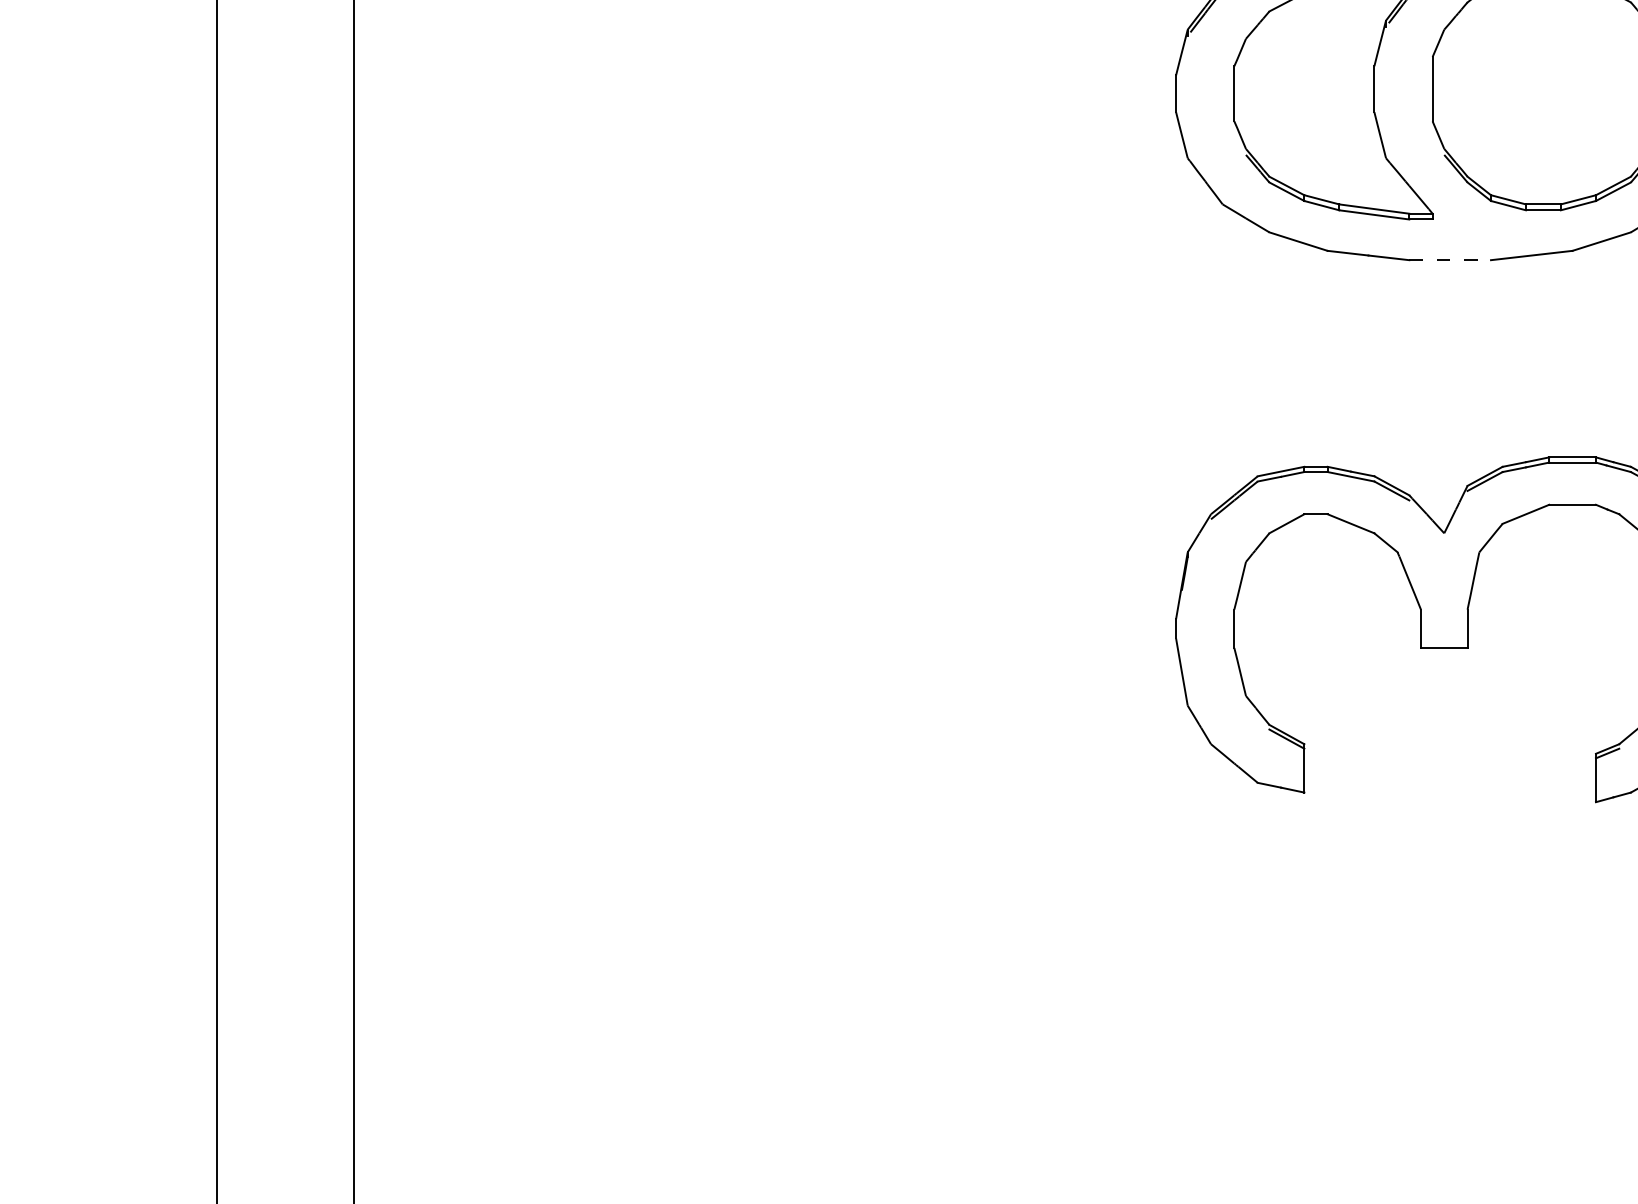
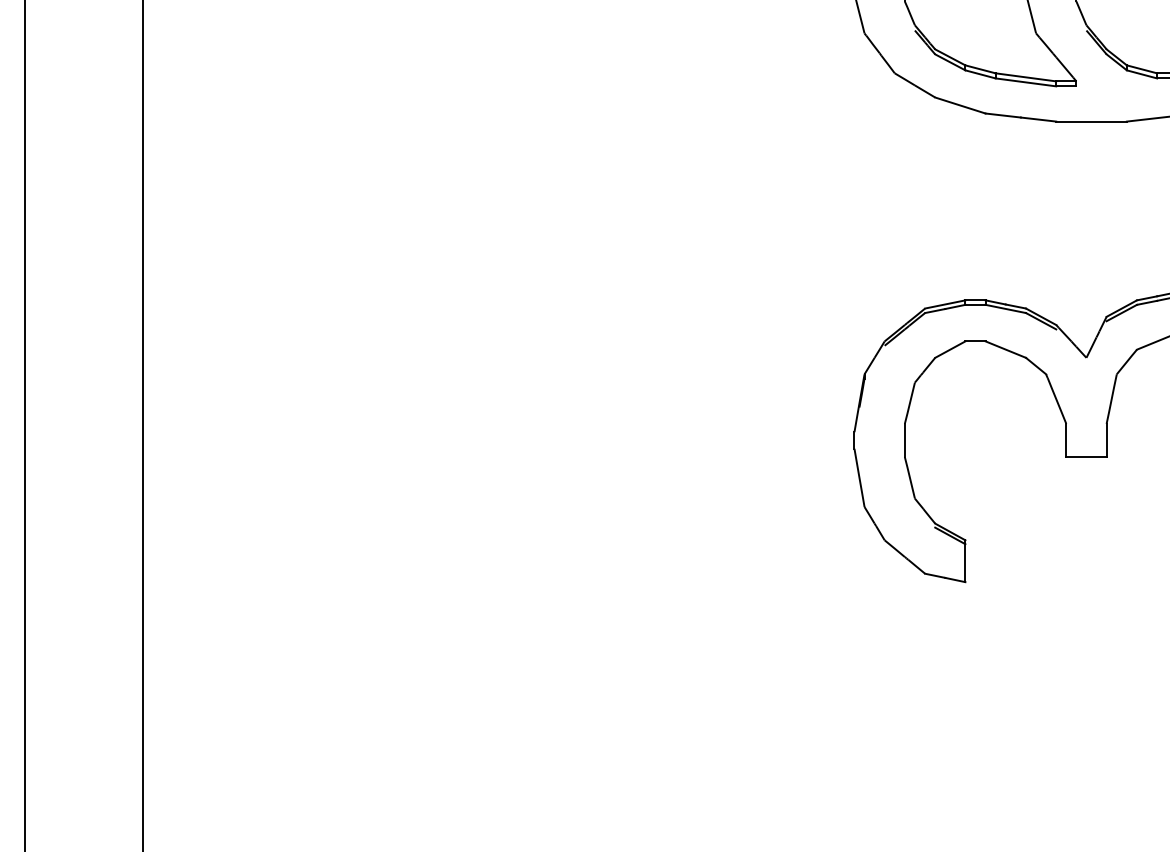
line: (1450, 260) -> (1091, 121), dashed -> solid

